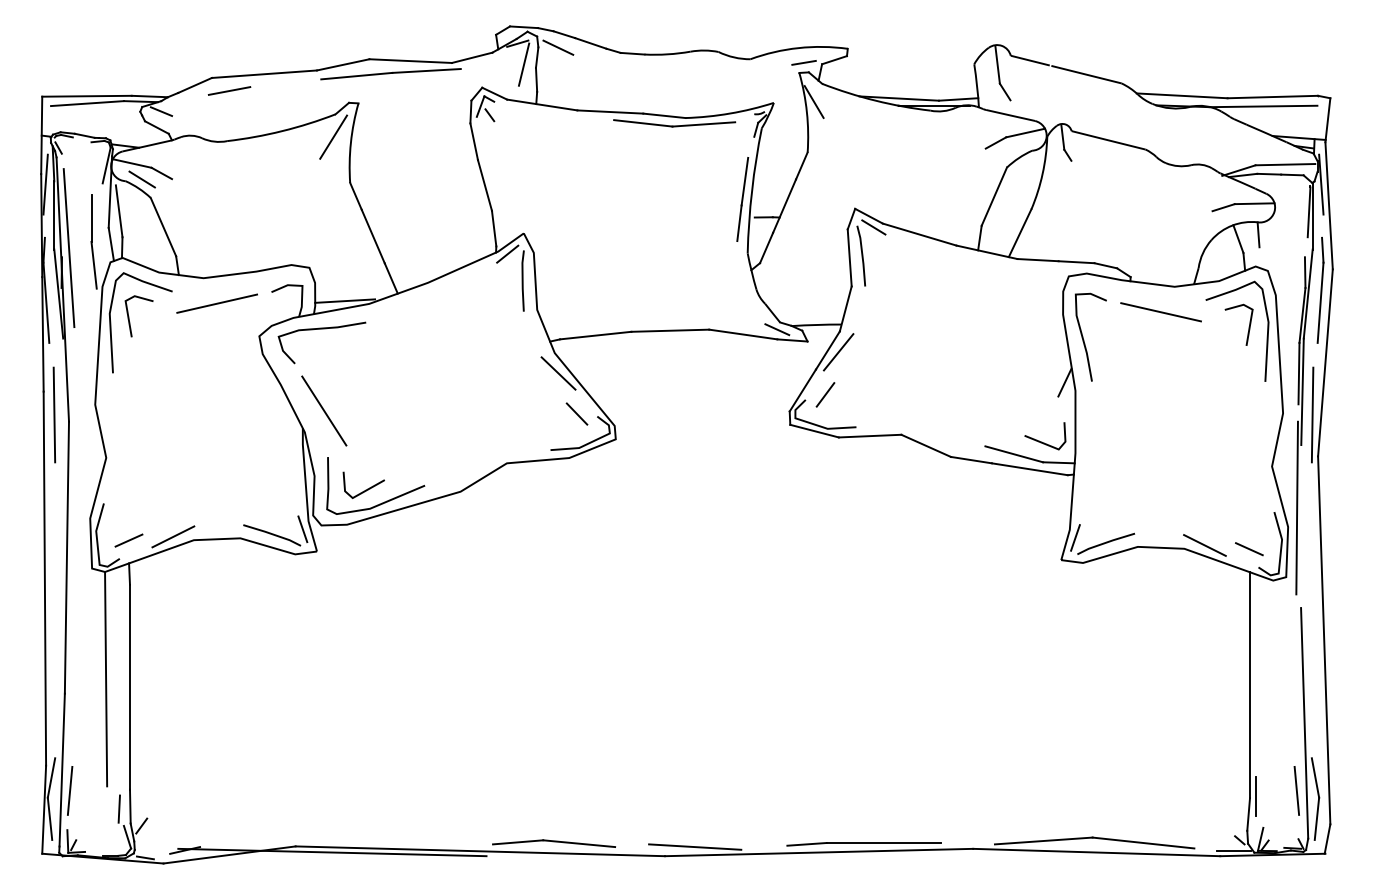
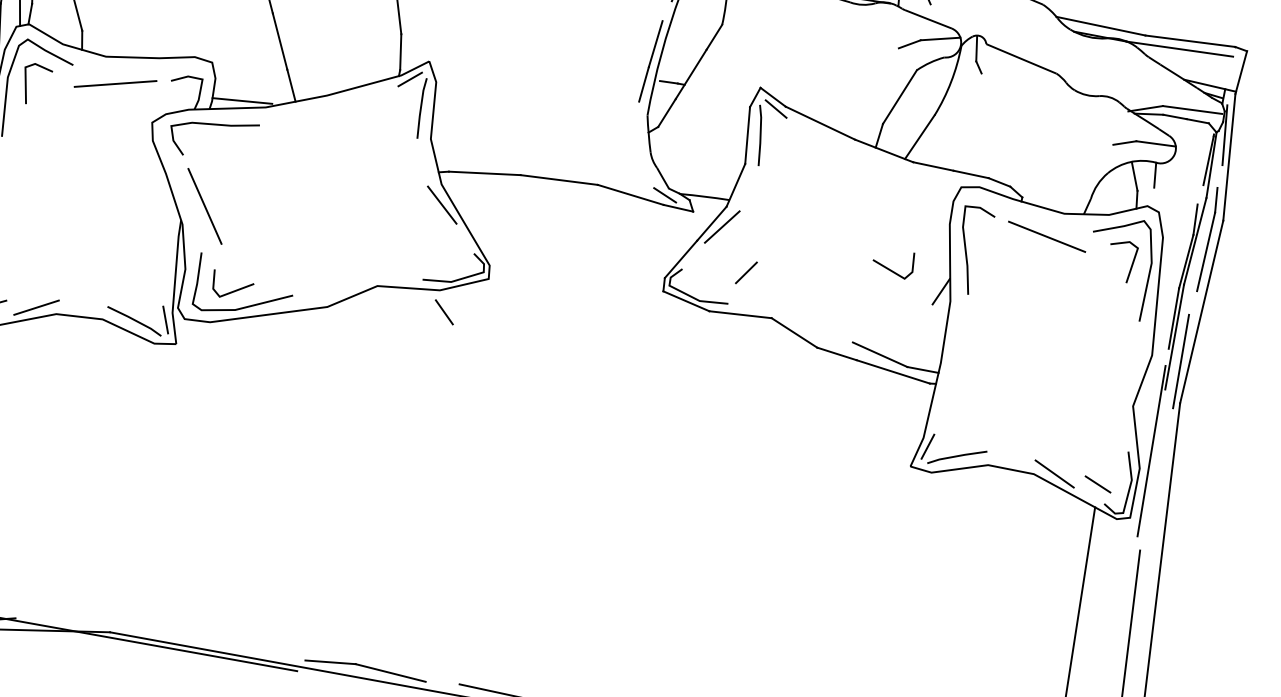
line: (825, 394) -> (746, 272), moved
line: (576, 413) -> (443, 311), moved
line: (1042, 441) -> (889, 268), moved

